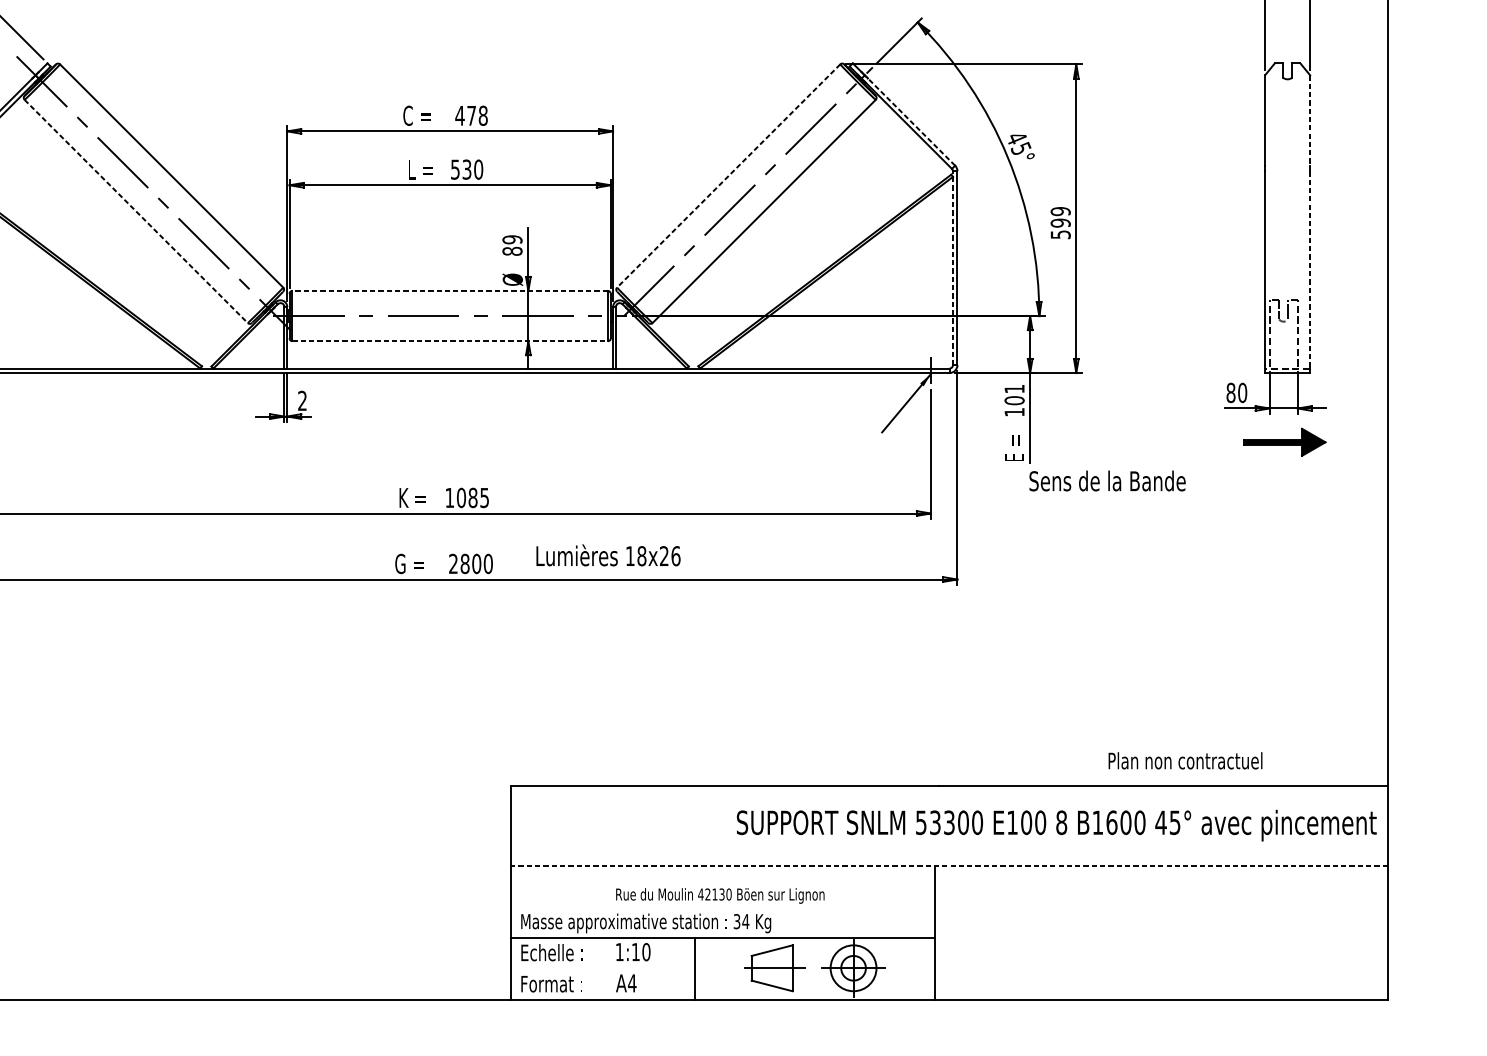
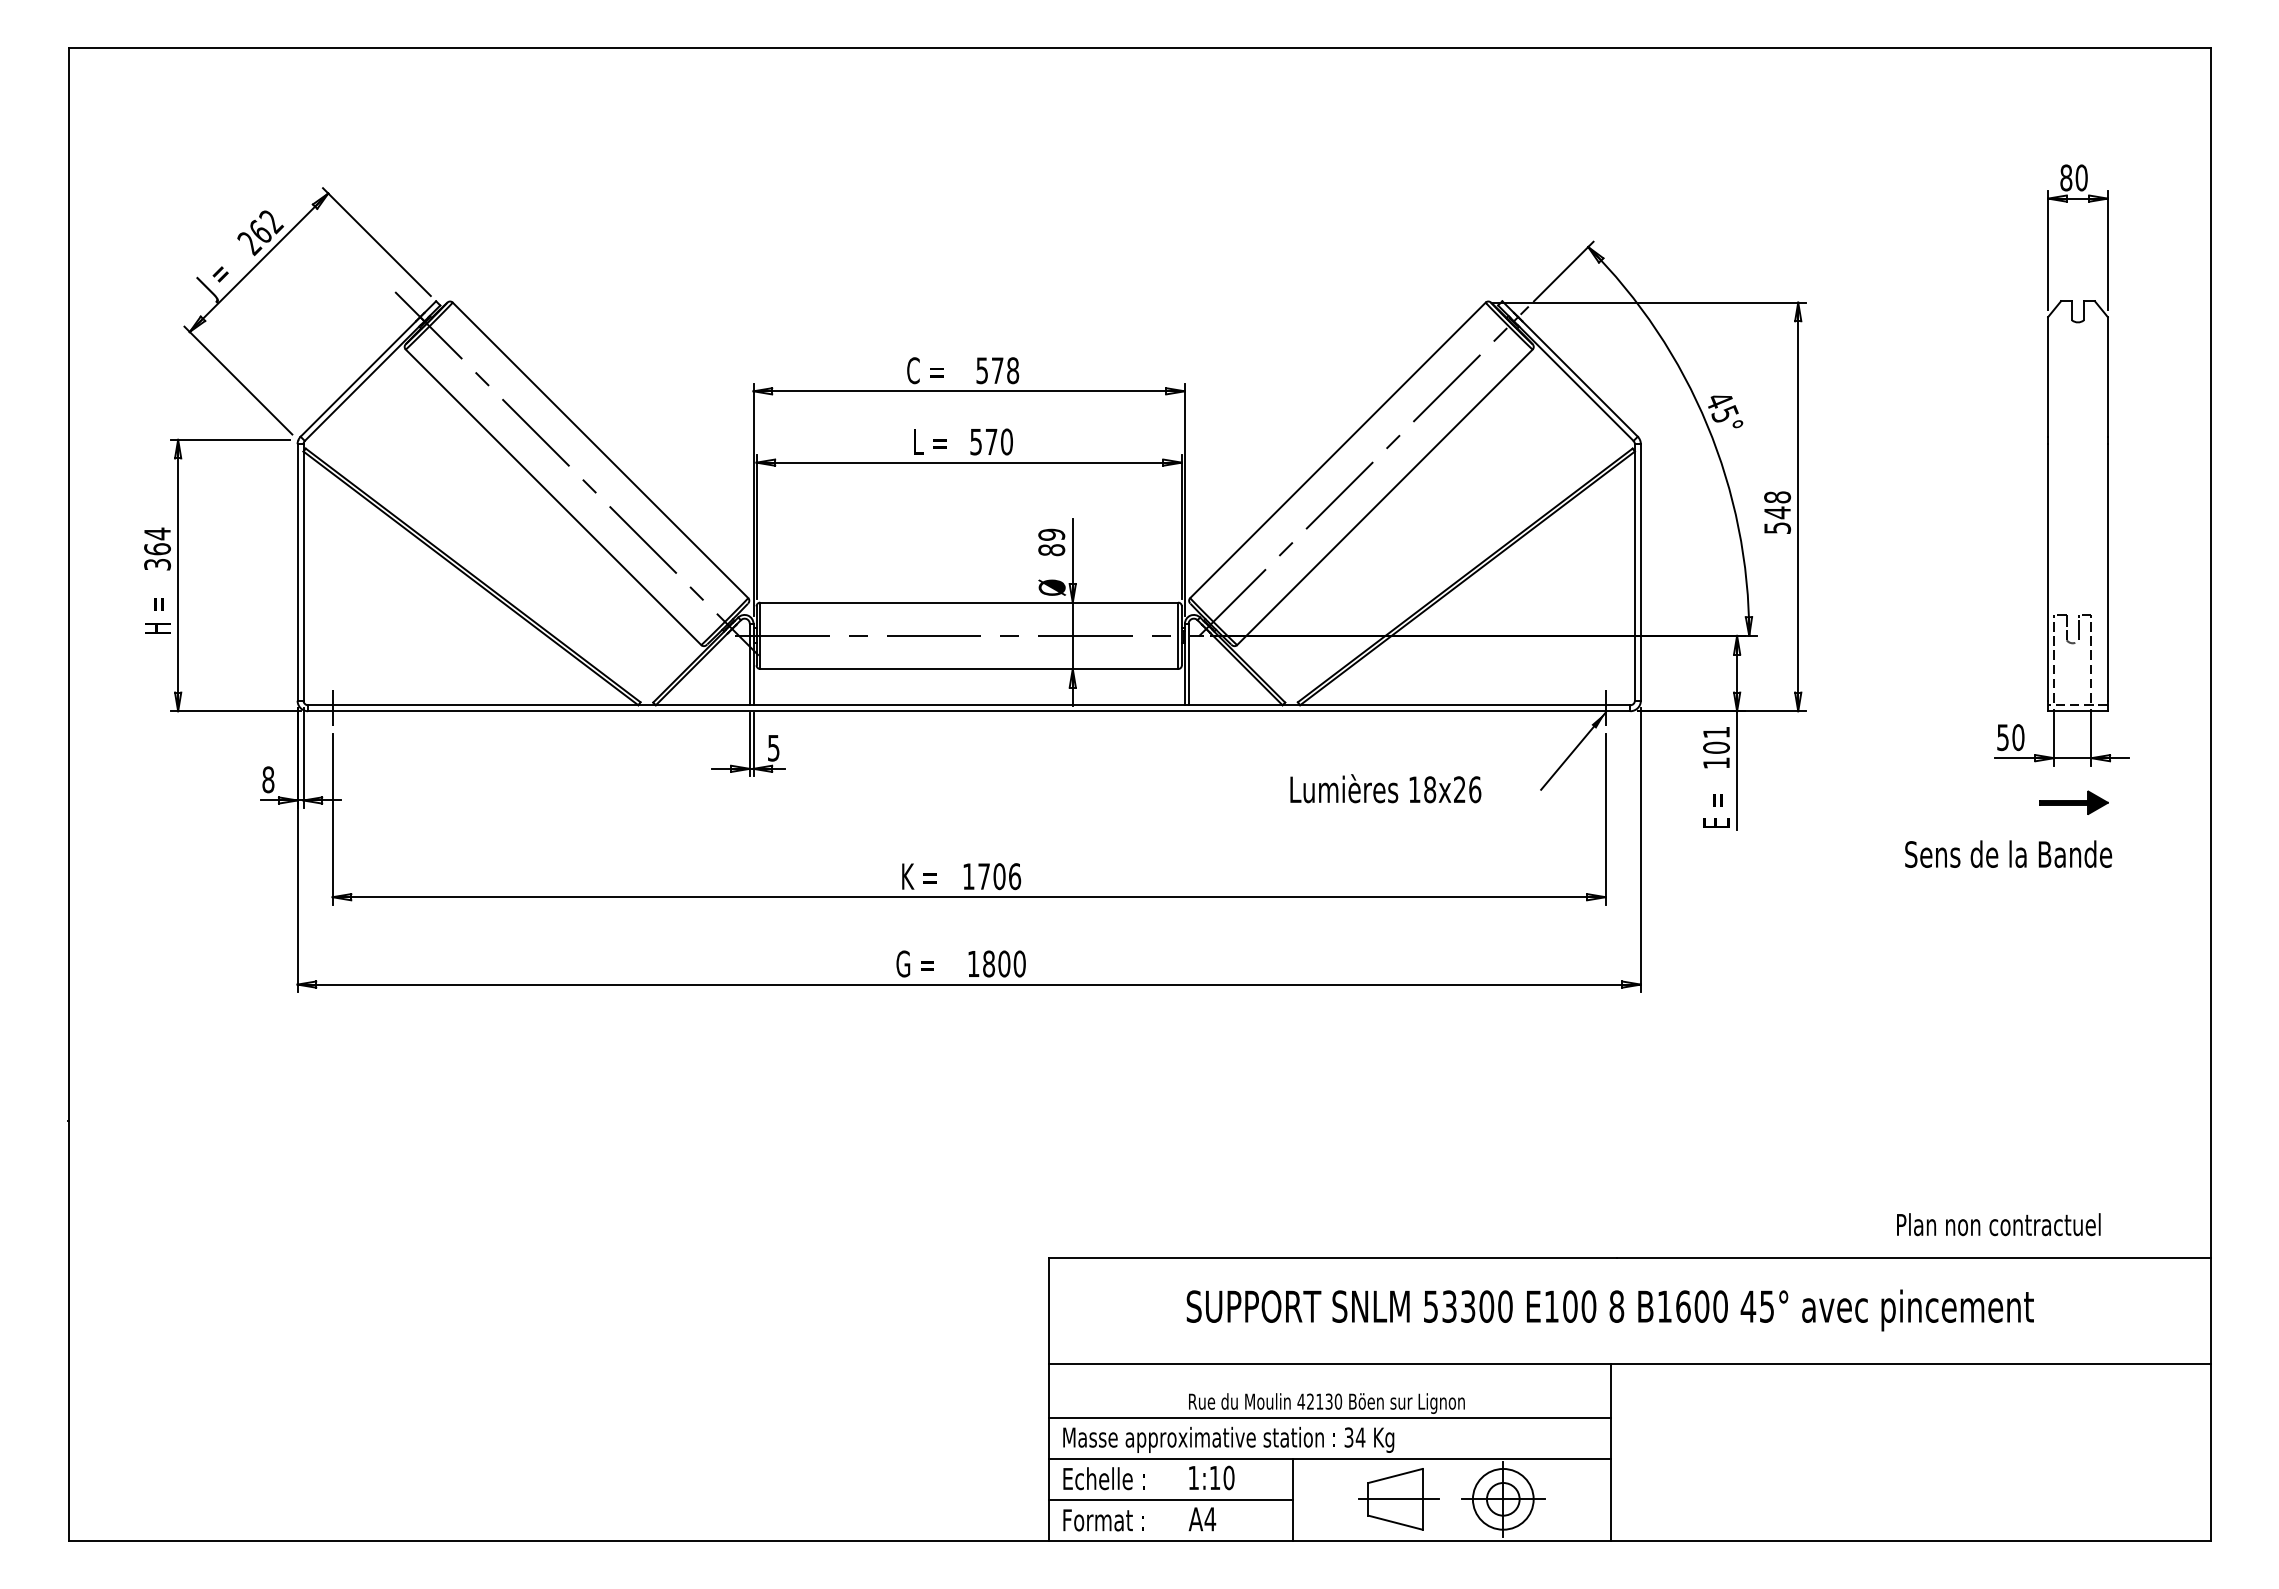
text: (459, 115) -> (981, 370), 478 -> 578
line: (910, 120) -> (1578, 376), dashed -> solid
line: (1309, 120) -> (2107, 376), dashed -> solid
text: (467, 169) -> (991, 441), 530 -> 570
line: (728, 176) -> (1337, 450), dashed -> solid
line: (136, 211) -> (553, 497), dashed -> solid
text: (1060, 217) -> (1777, 505), 599 -> 548
line: (952, 267) -> (1634, 571), dashed -> solid
line: (1309, 268) -> (2107, 572), dashed -> solid
line: (450, 290) -> (969, 602), dashed -> solid
line: (450, 341) -> (969, 669), dashed -> solid
text: (1231, 392) -> (2003, 737), 80 -> 50
text: (302, 400) -> (773, 747), 2 -> 5
part: (1284, 441) -> (2073, 802), size x0.62
text: (1107, 480) -> (2008, 853), moved
text: (473, 497) -> (999, 876), 1085 -> 1706
text: (608, 555) -> (1385, 788), moved
text: (453, 563) -> (973, 963), 2800 -> 1800
text: (1185, 760) -> (1998, 1224), moved
text: (1056, 825) -> (1609, 1310), moved
line: (948, 865) -> (1629, 1363), dashed -> solid
line: (723, 907) -> (1330, 1418), added
line: (602, 969) -> (1170, 1500), added

